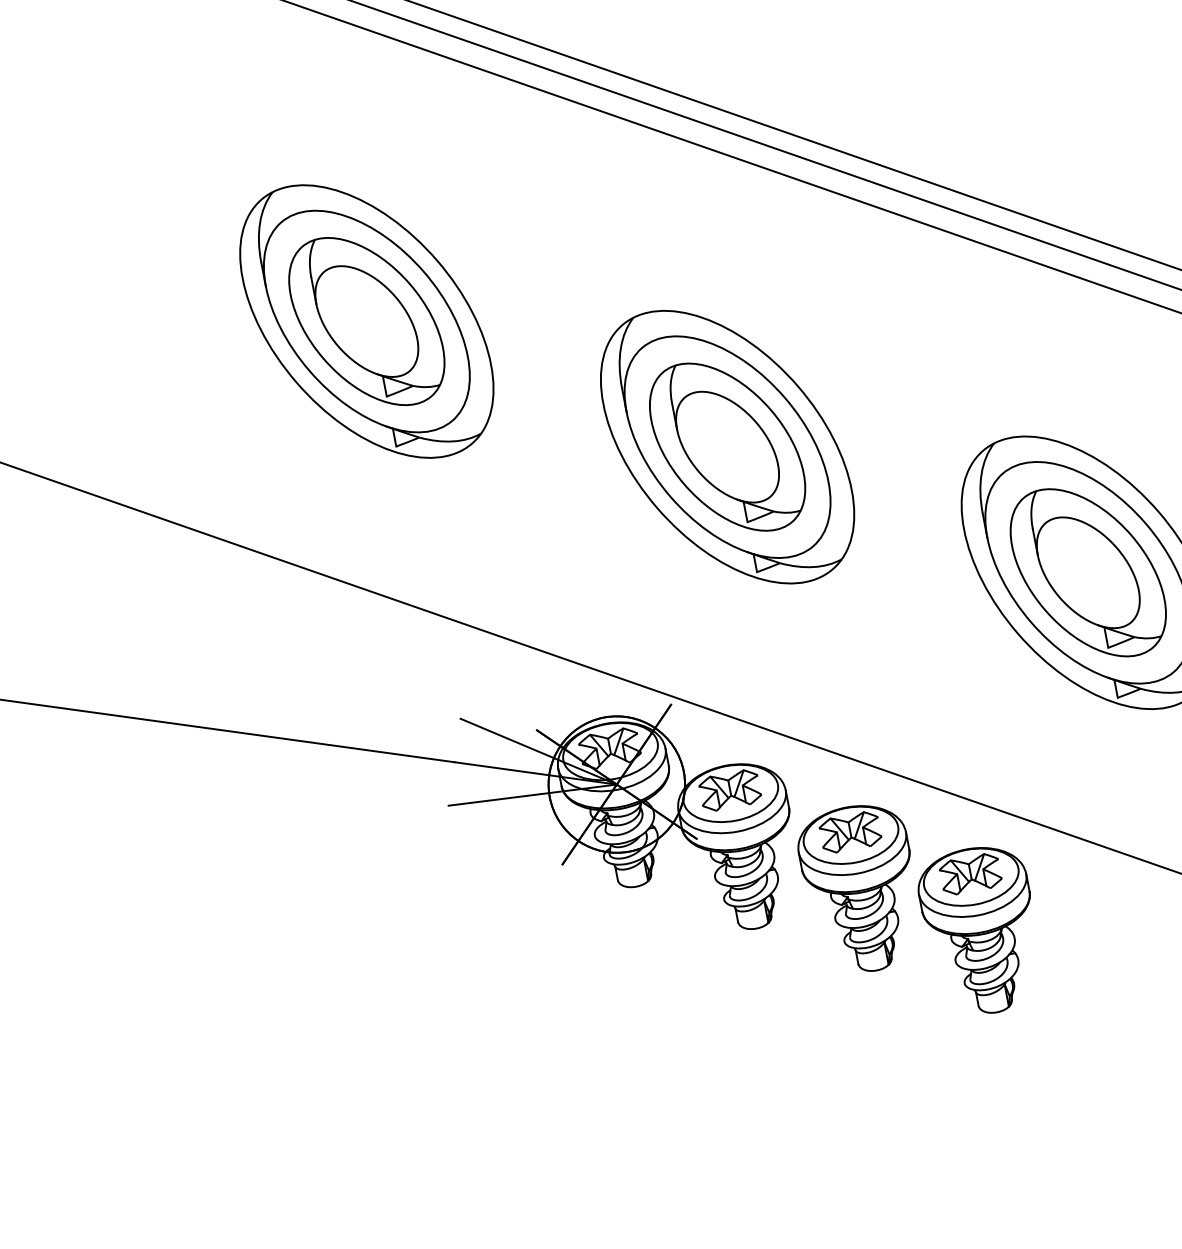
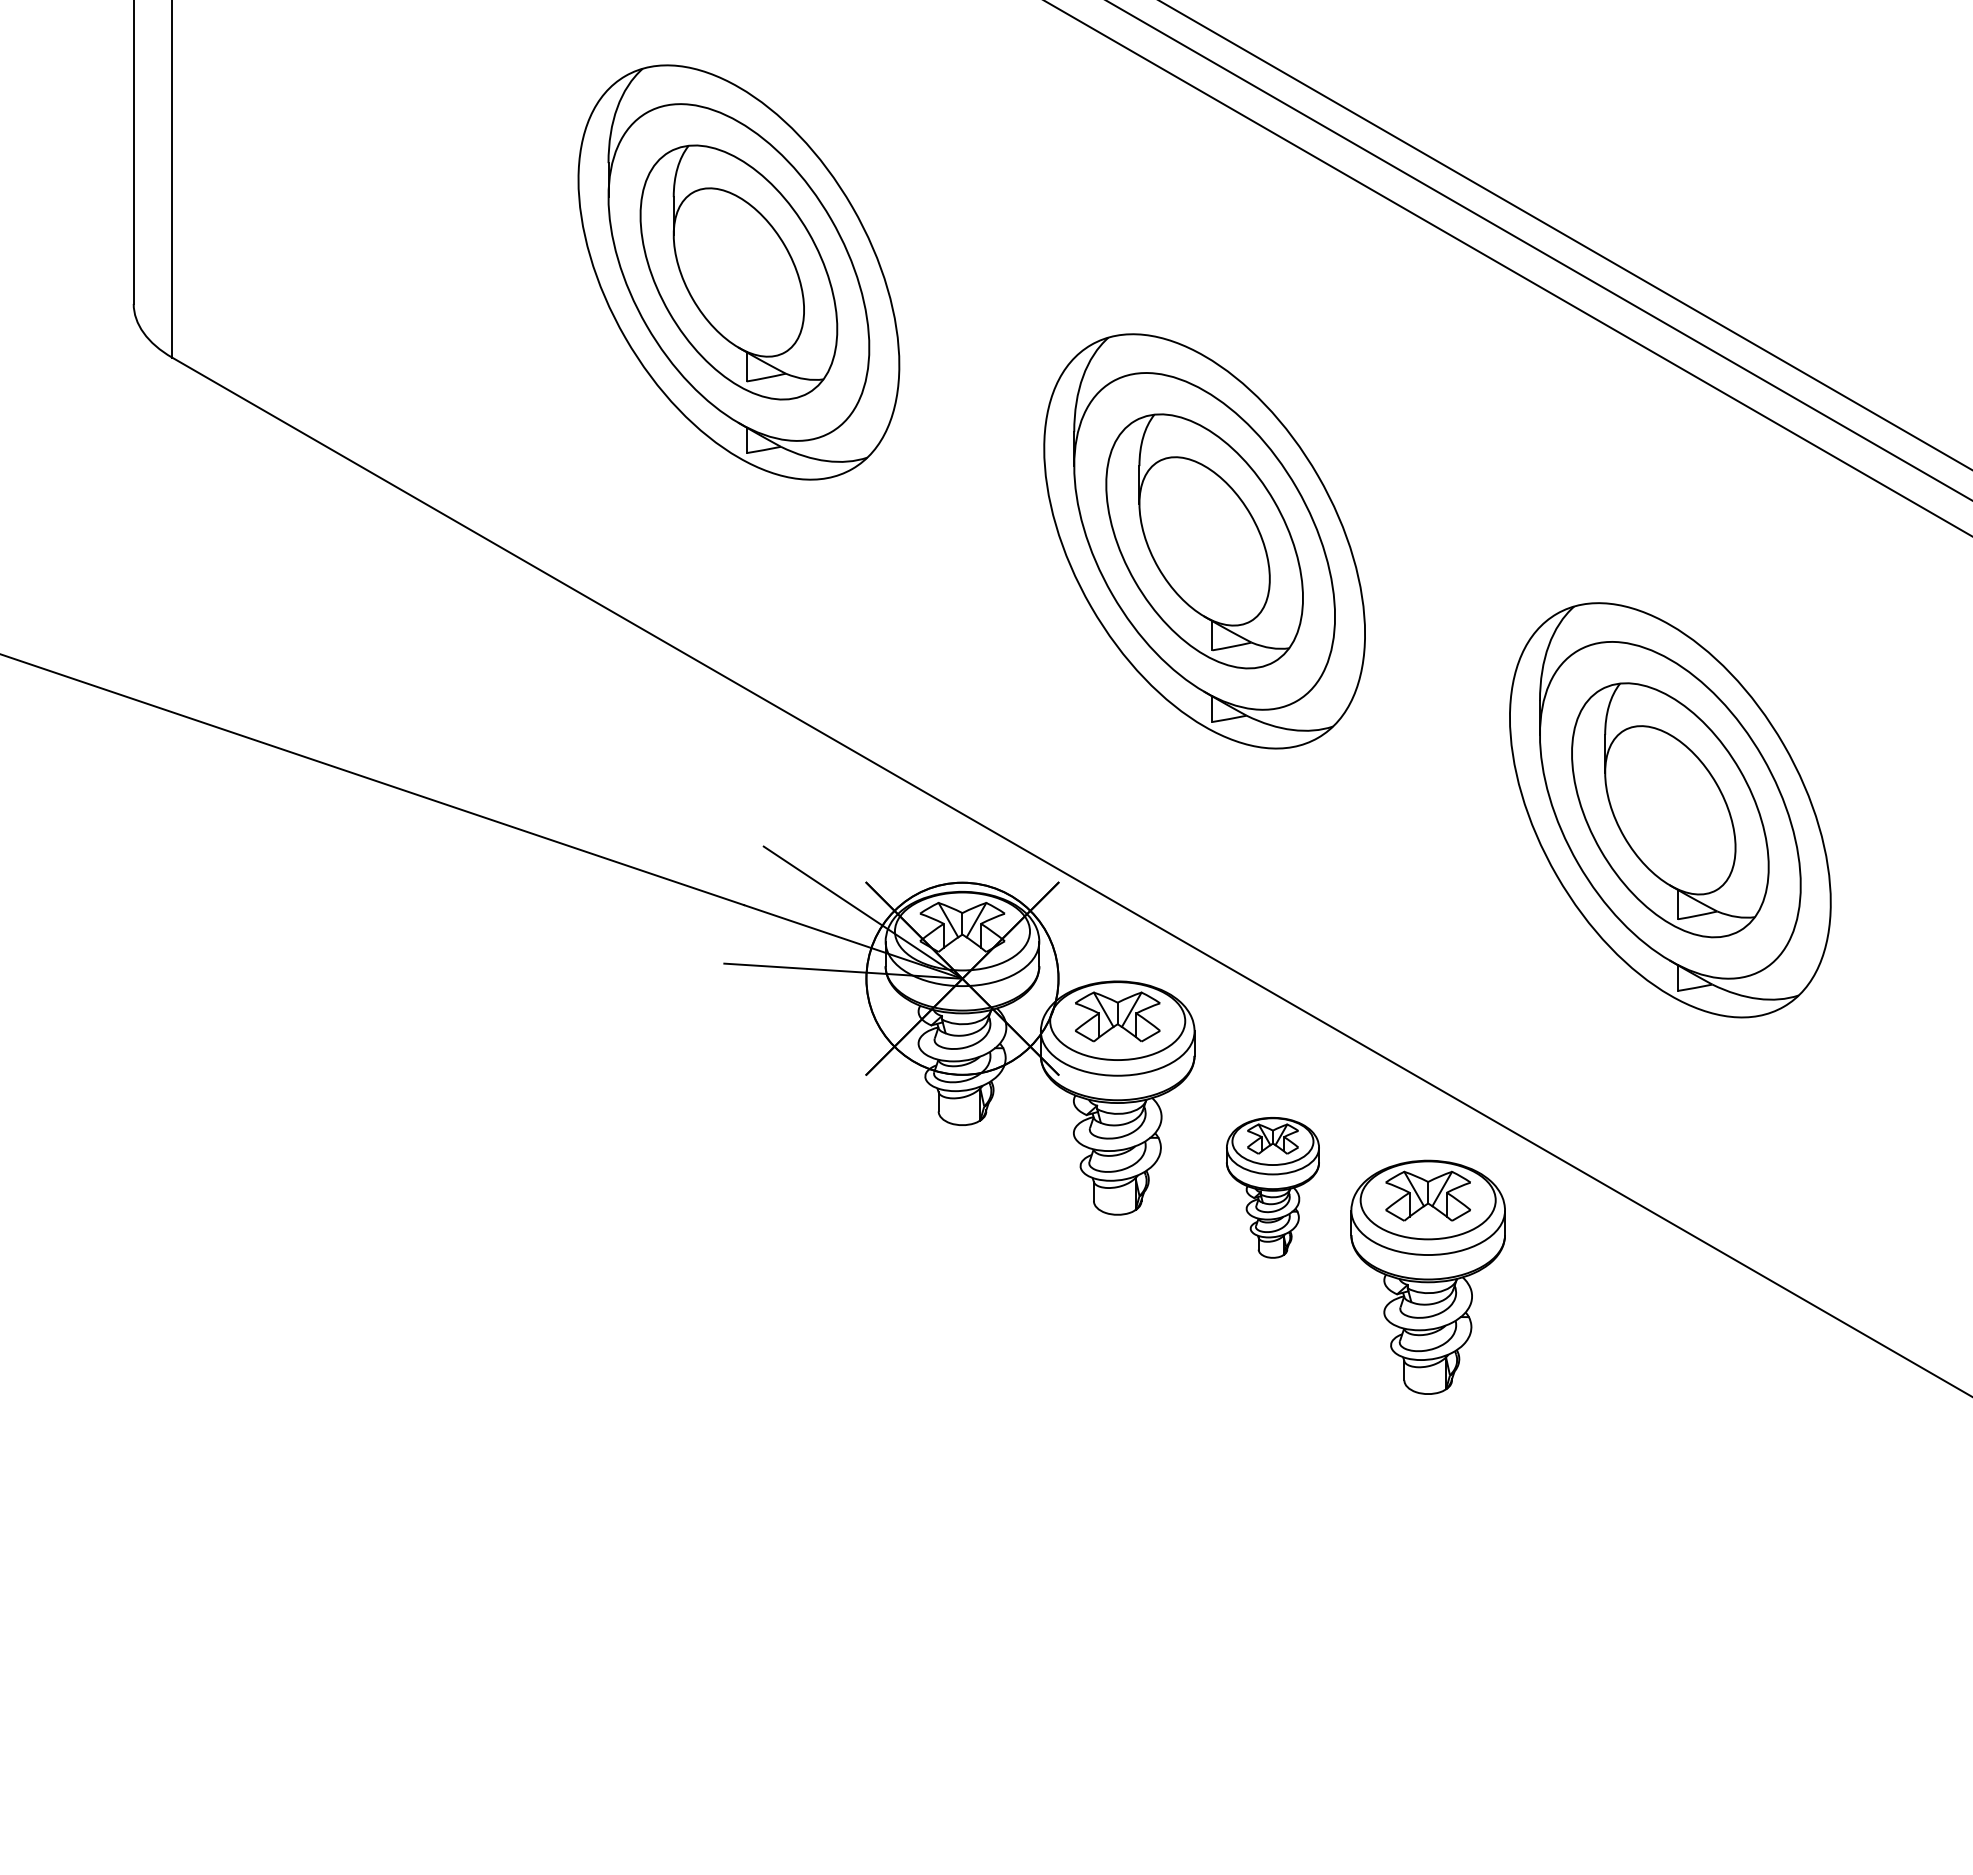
part: (860, 888) -> (1272, 1187), size x0.6

